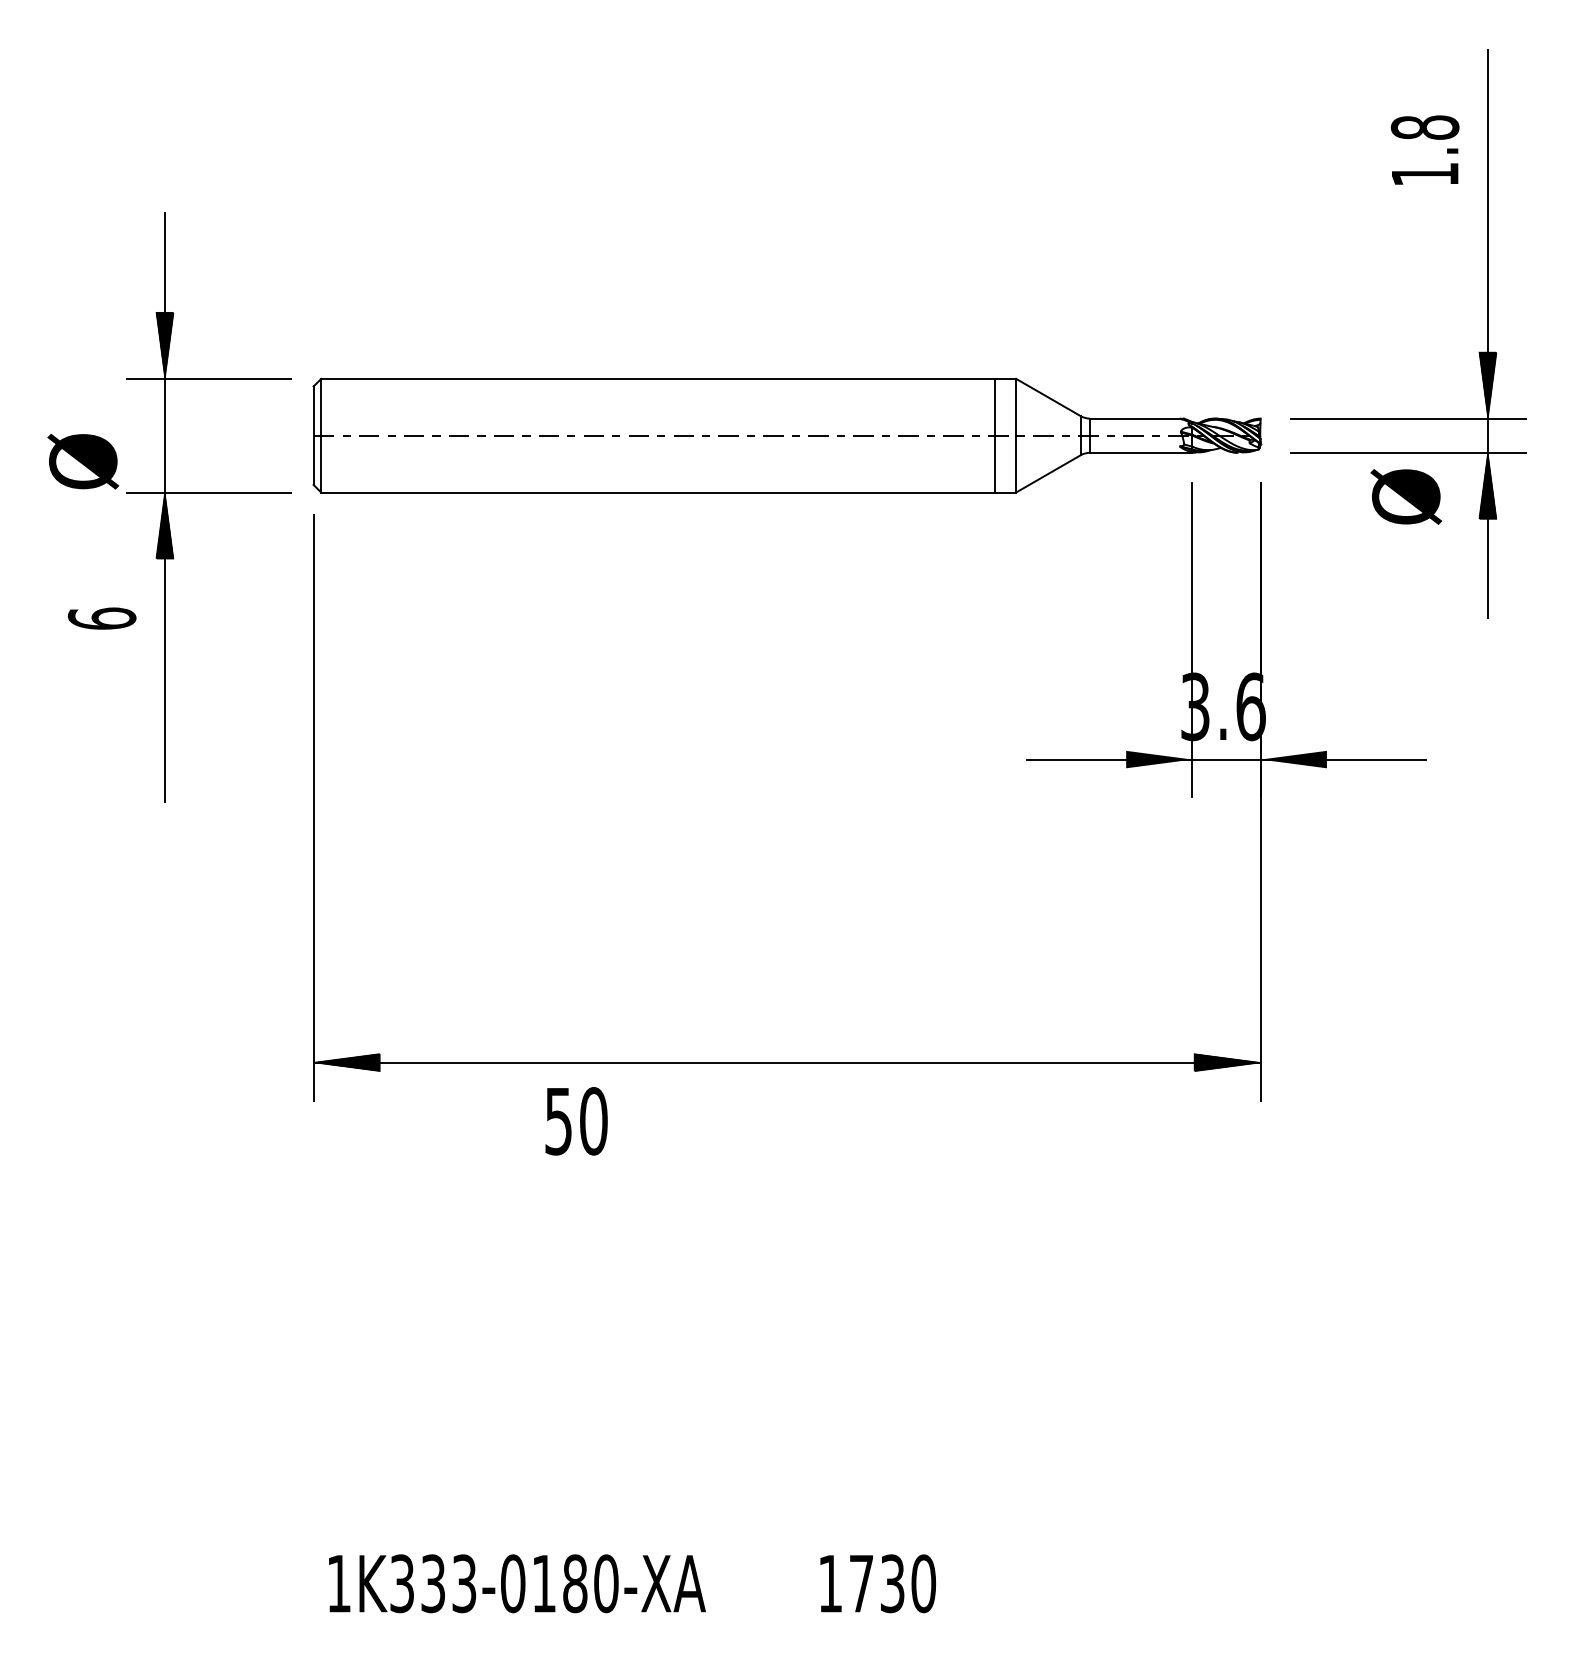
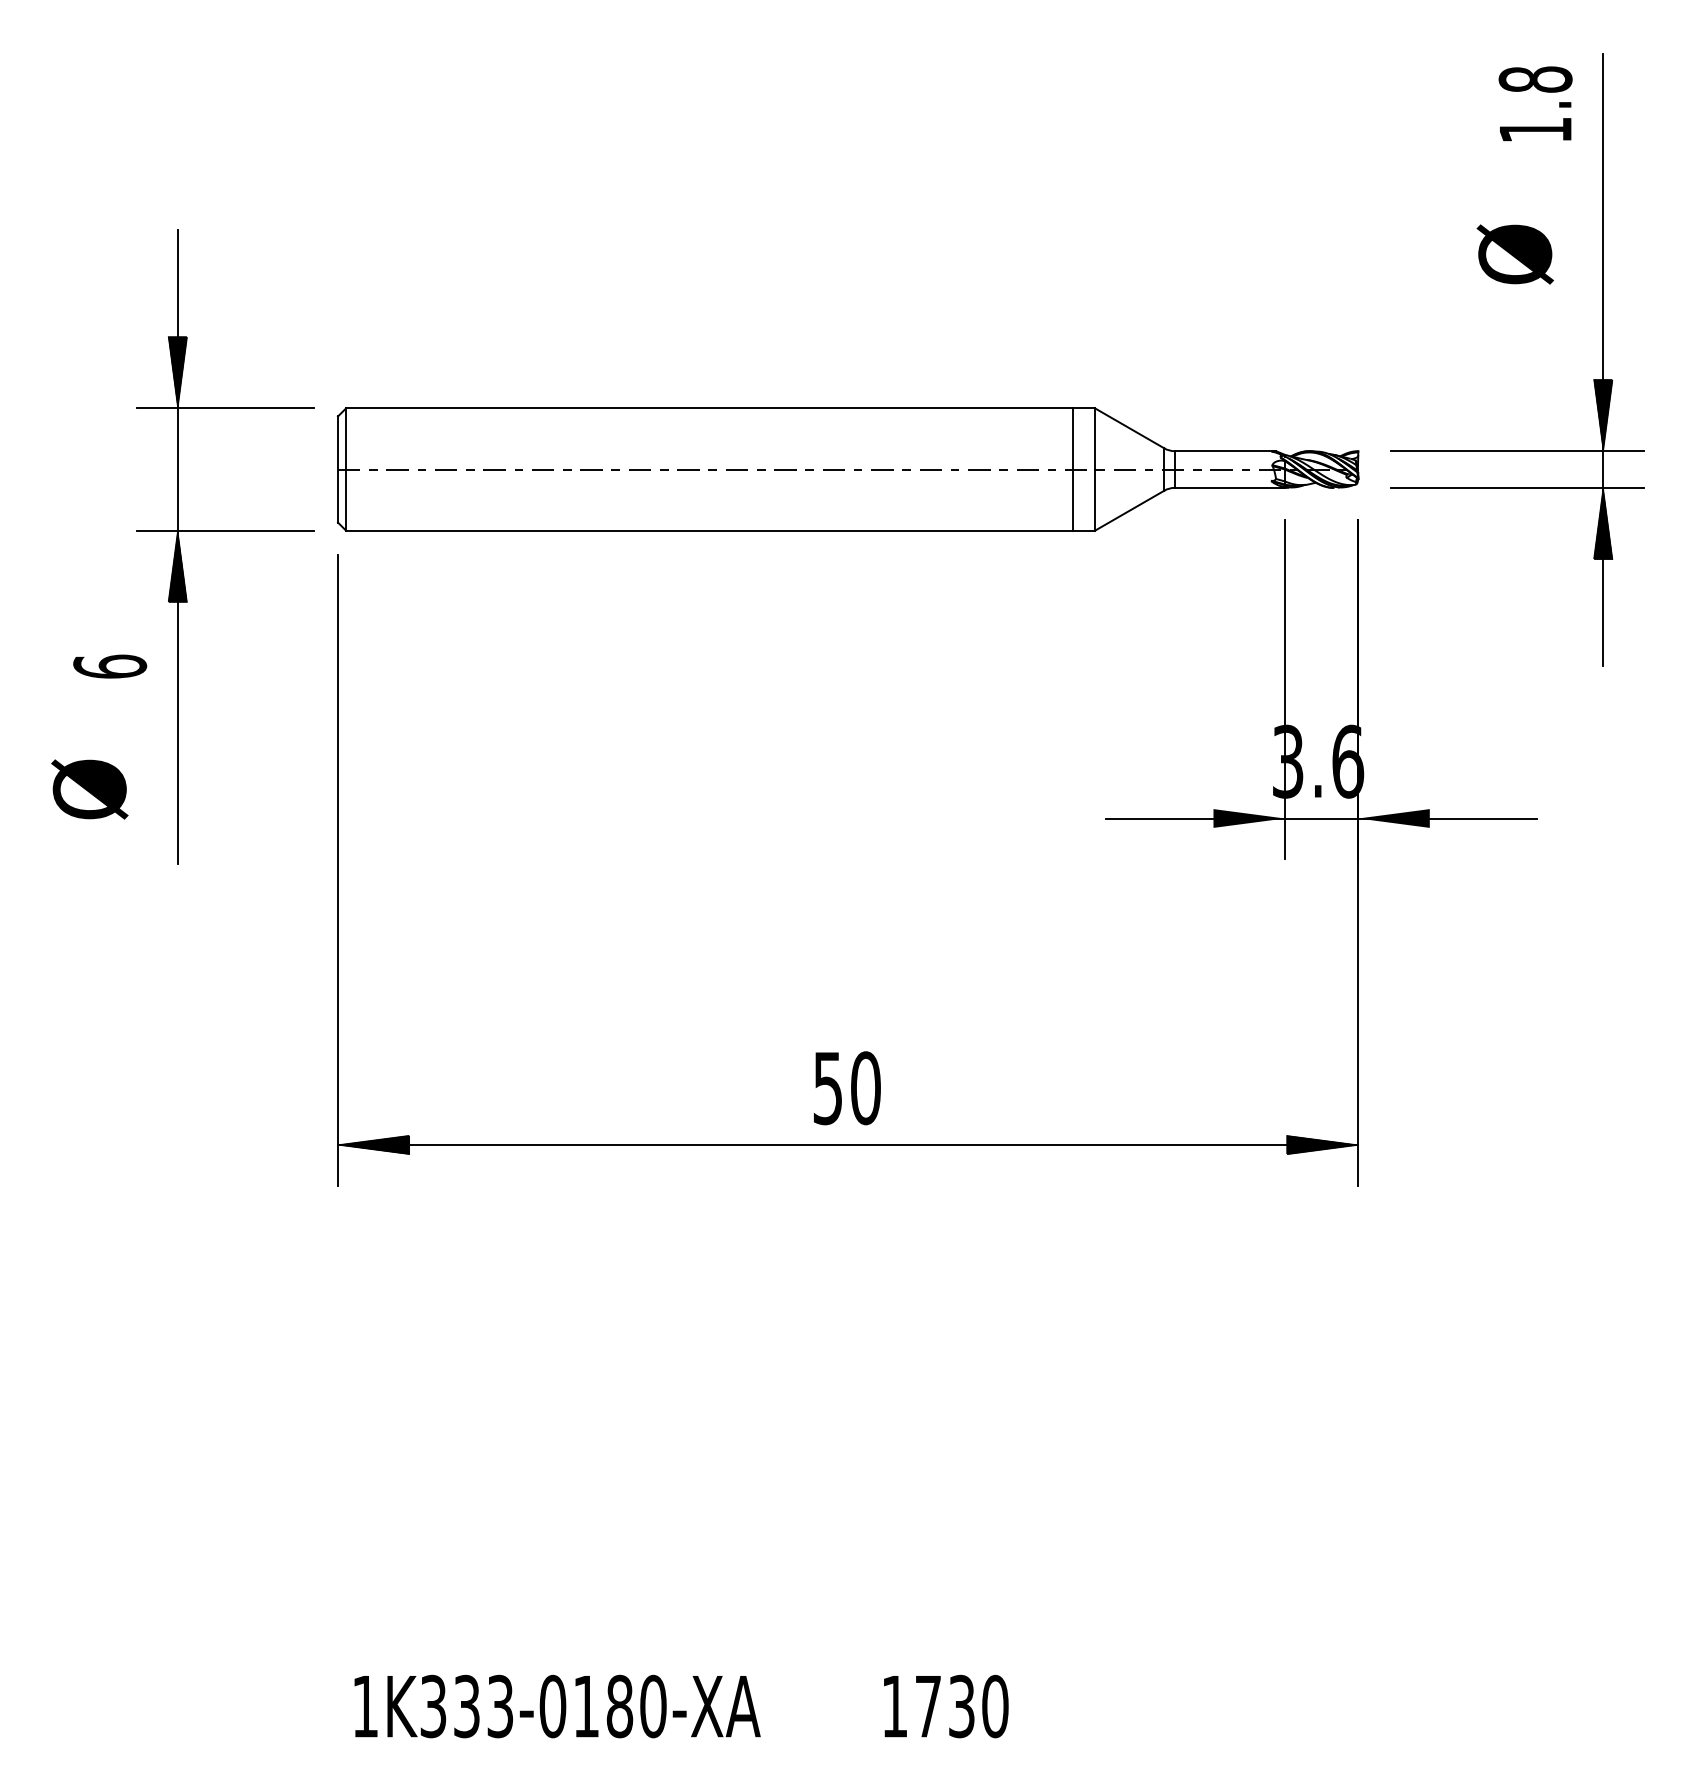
text: (1425, 149) -> (1535, 103), moved
text: (83, 461) -> (89, 789), moved
text: (1405, 496) -> (1514, 254), moved
text: (576, 1121) -> (847, 1088), moved

